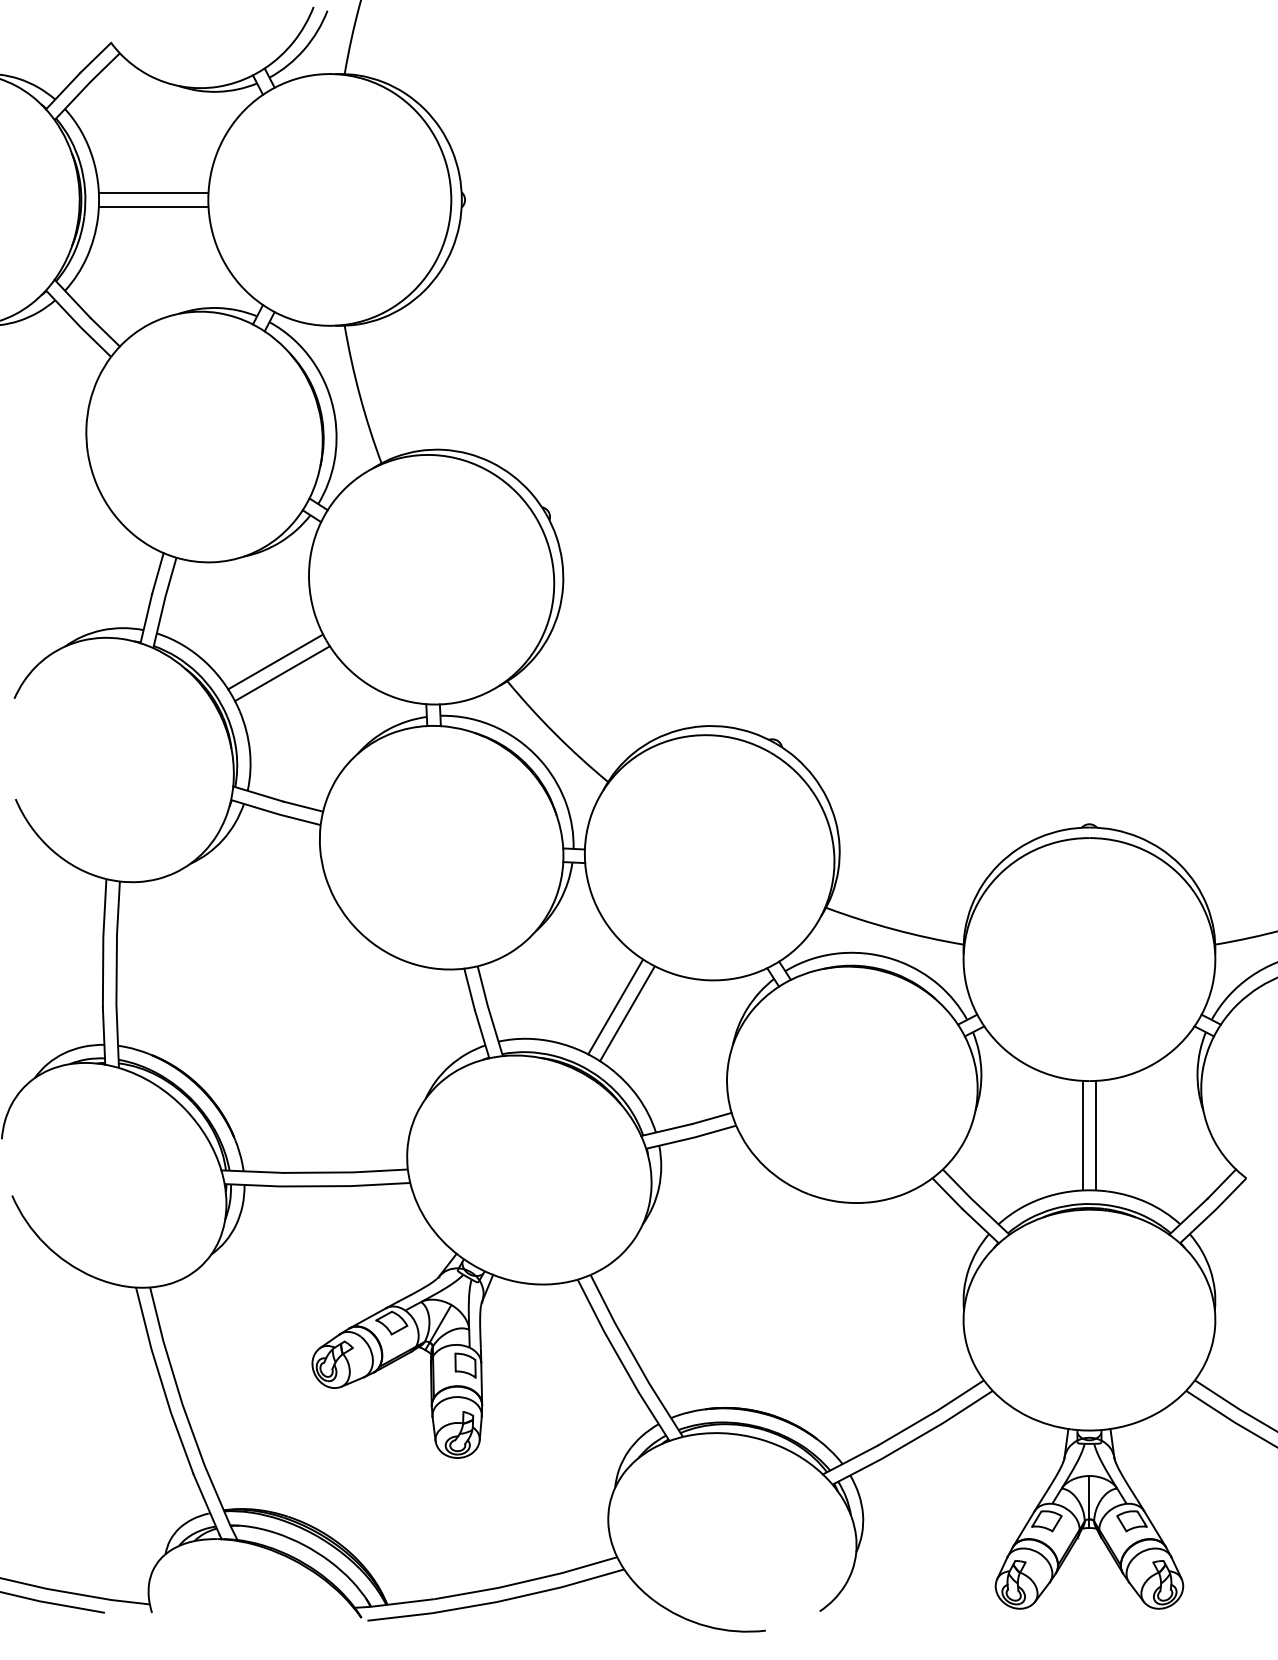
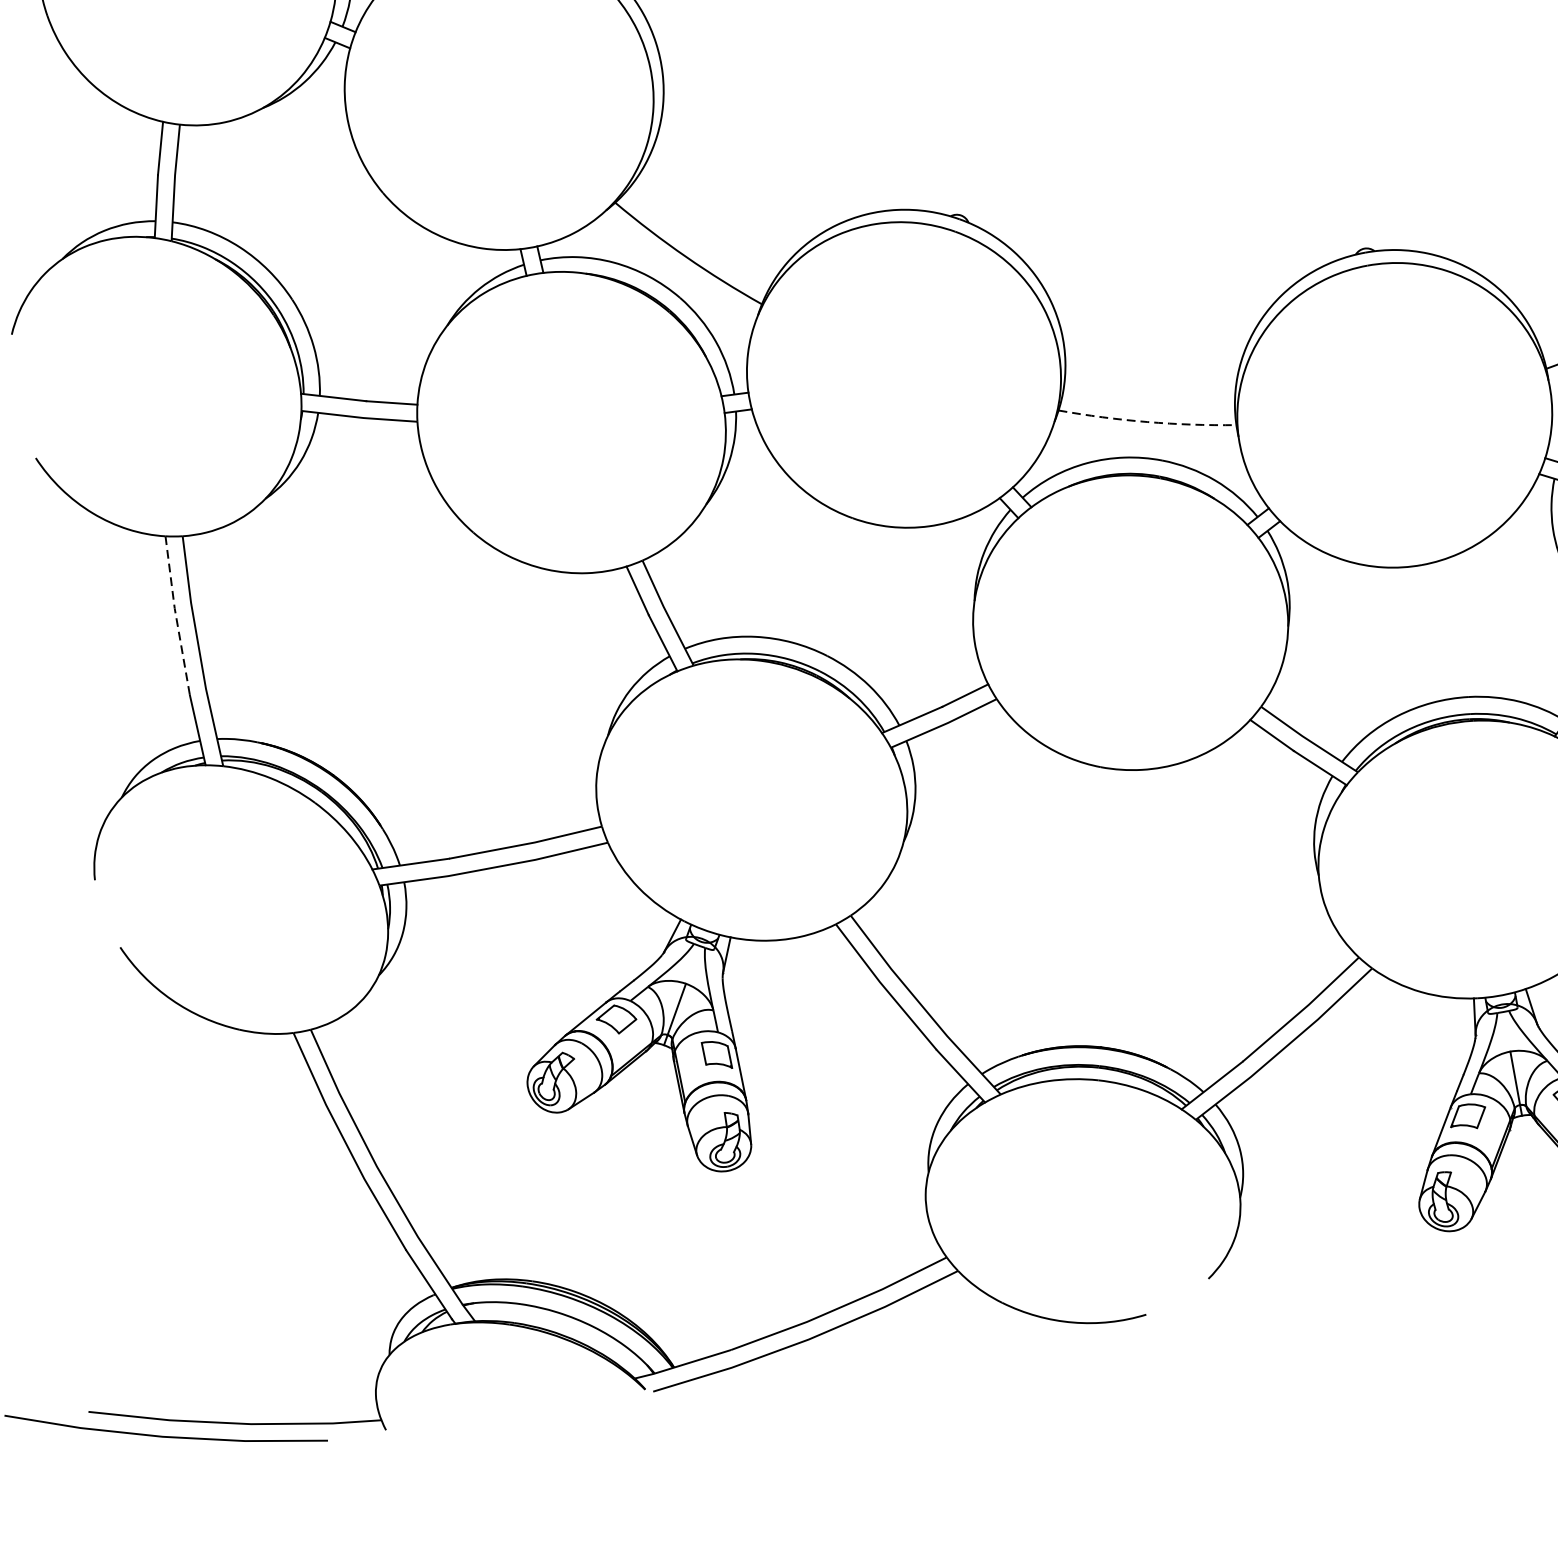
line: (275, 661) -> (325, 230), removed
line: (282, 673) -> (336, 243), removed
arc: (893, 929) -> (1146, 422), solid -> dashed
line: (103, 943) -> (176, 616), solid -> dashed
line: (615, 1006) -> (821, 579), removed
line: (627, 1013) -> (837, 585), removed
line: (1082, 1135) -> (1425, 633), removed
line: (1096, 1135) -> (1442, 630), removed

